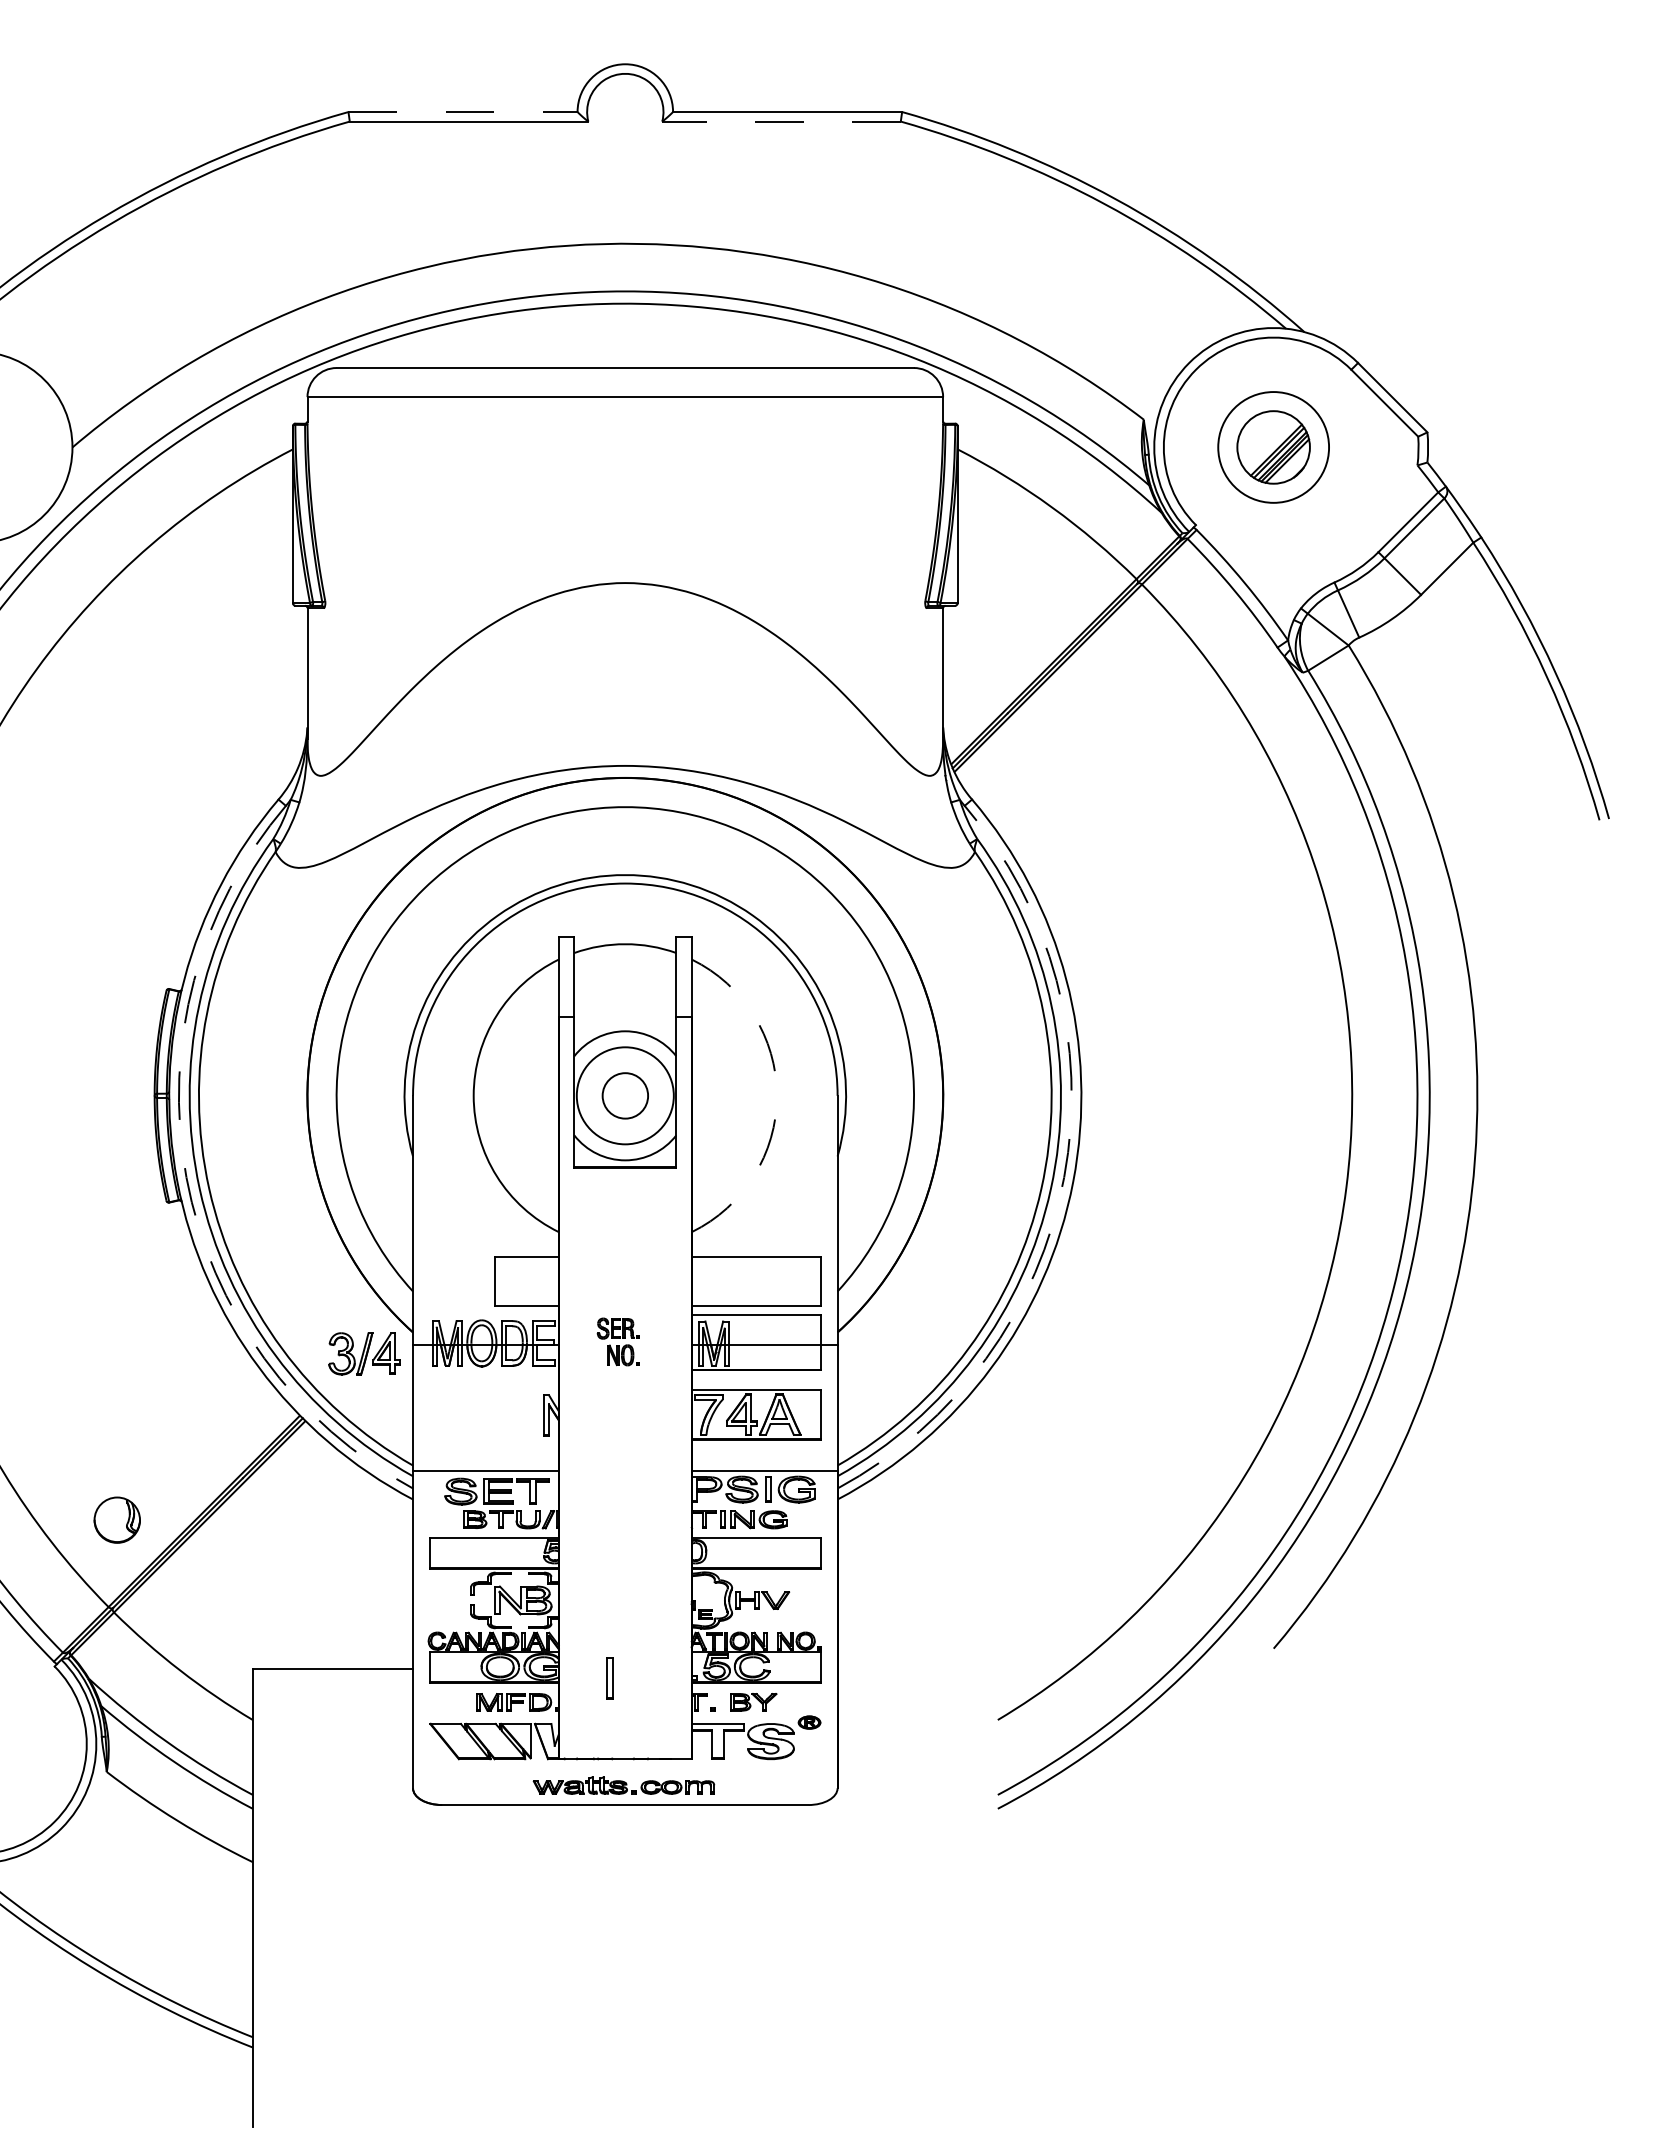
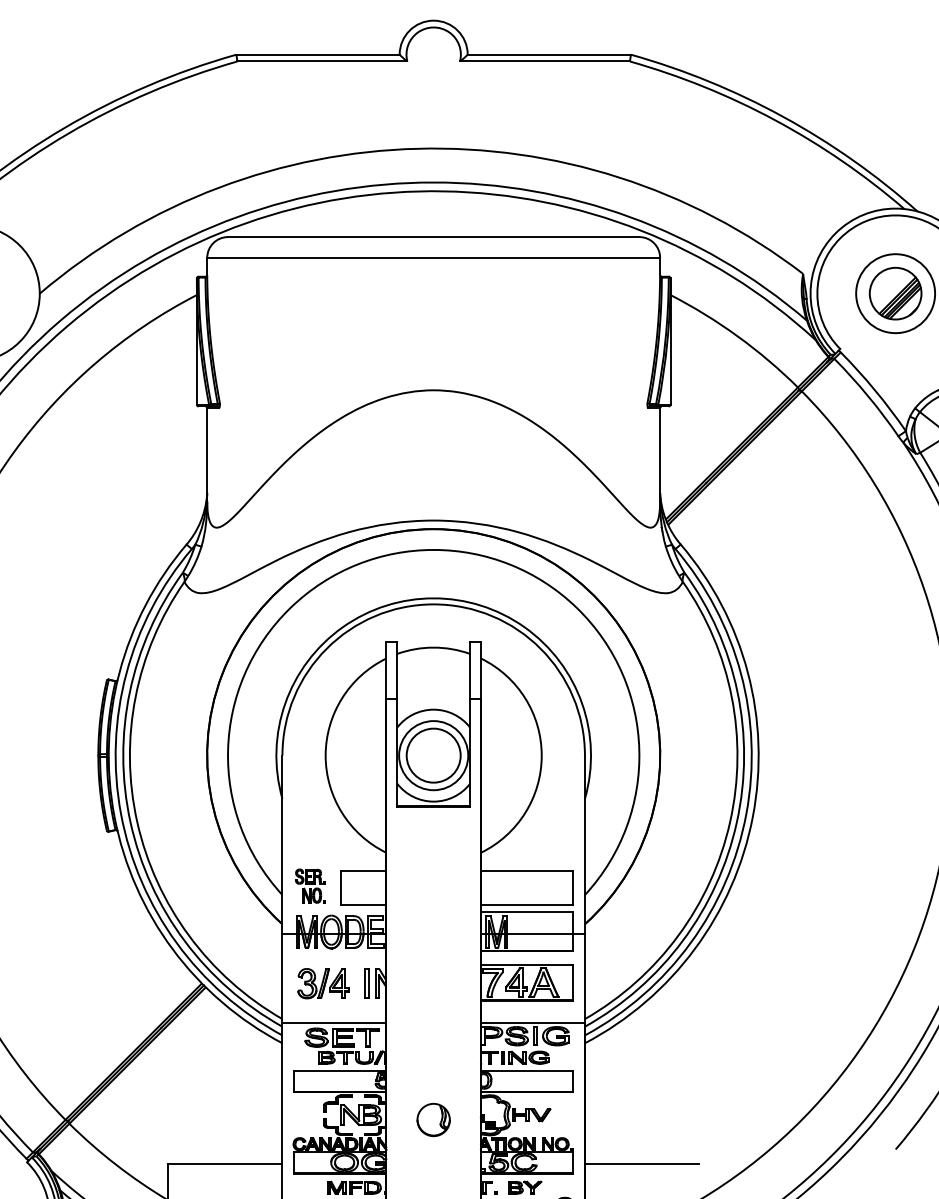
line: (463, 112) -> (318, 55), dashed -> solid
line: (781, 121) -> (544, 61), dashed -> solid
circle: (625, 1095) -> (433, 755), size x1.67
arc: (776, 1095) -> (541, 755), dashed -> solid
arc: (186, 1177) -> (121, 813), dashed -> solid
arc: (1064, 1177) -> (746, 813), dashed -> solid
part: (617, 1341) -> (309, 885), moved
part: (364, 1353) -> (323, 983), moved
part: (116, 1519) -> (433, 1119), moved
line: (917, 1668) -> (641, 1163), added
part: (609, 1678) -> (366, 983), moved

